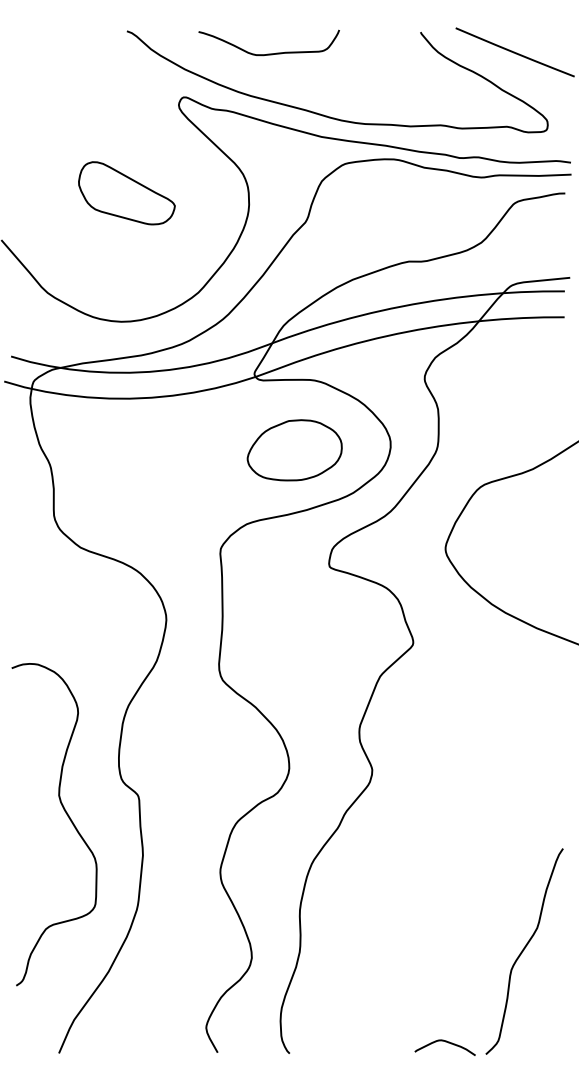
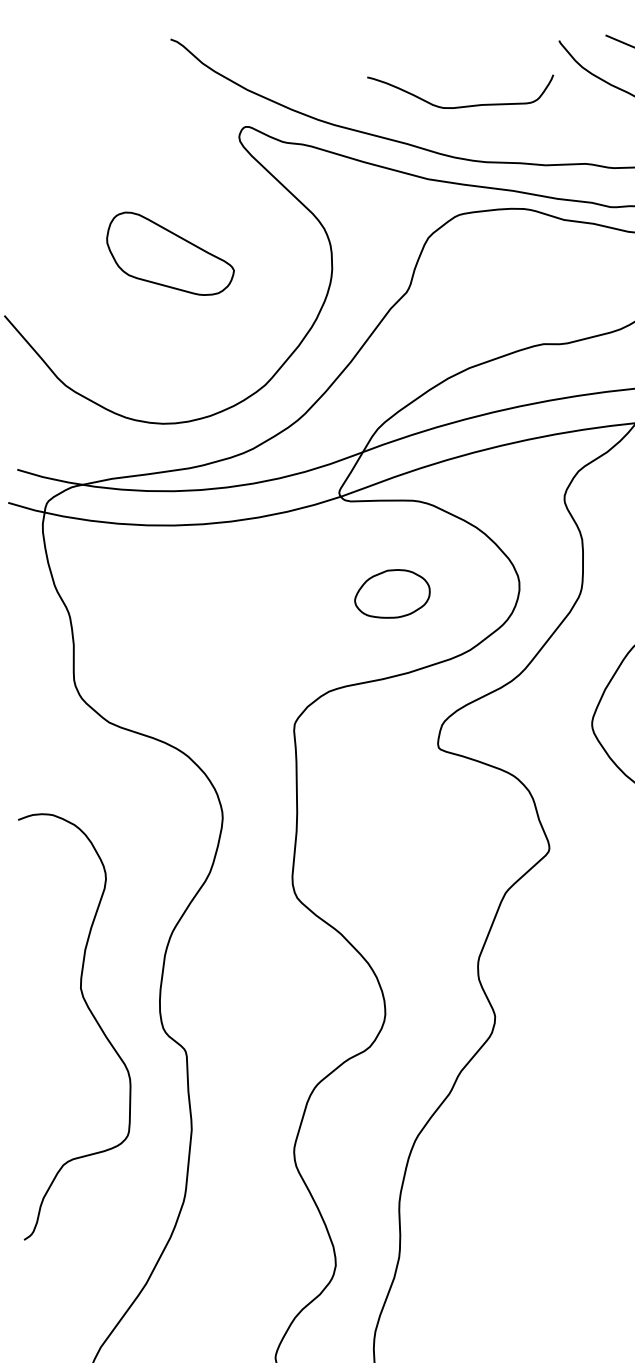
curve: (268, 53) -> (459, 105), moved
part: (294, 450) -> (392, 594), size x0.6
curve: (68, 818) -> (93, 1018), moved

